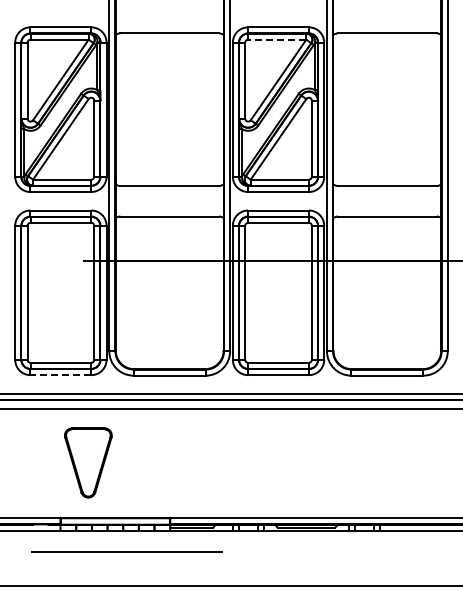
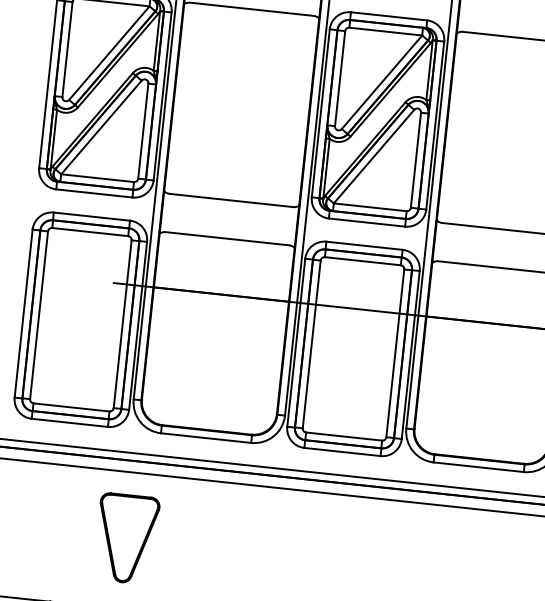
line: (276, 39) -> (384, 31), dashed -> solid
line: (60, 375) -> (69, 423), dashed -> solid
part: (88, 462) -> (126, 538), moved

